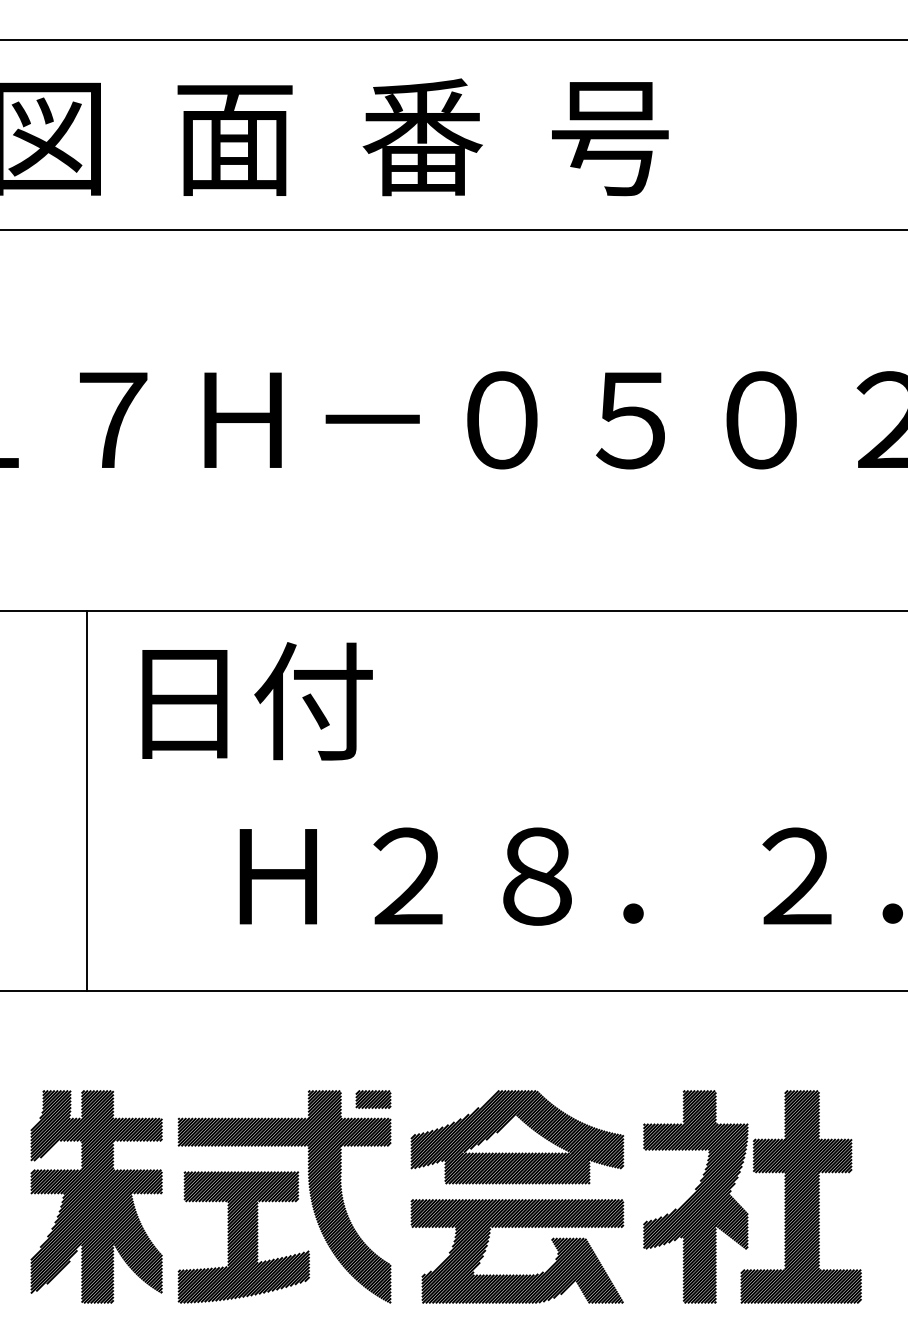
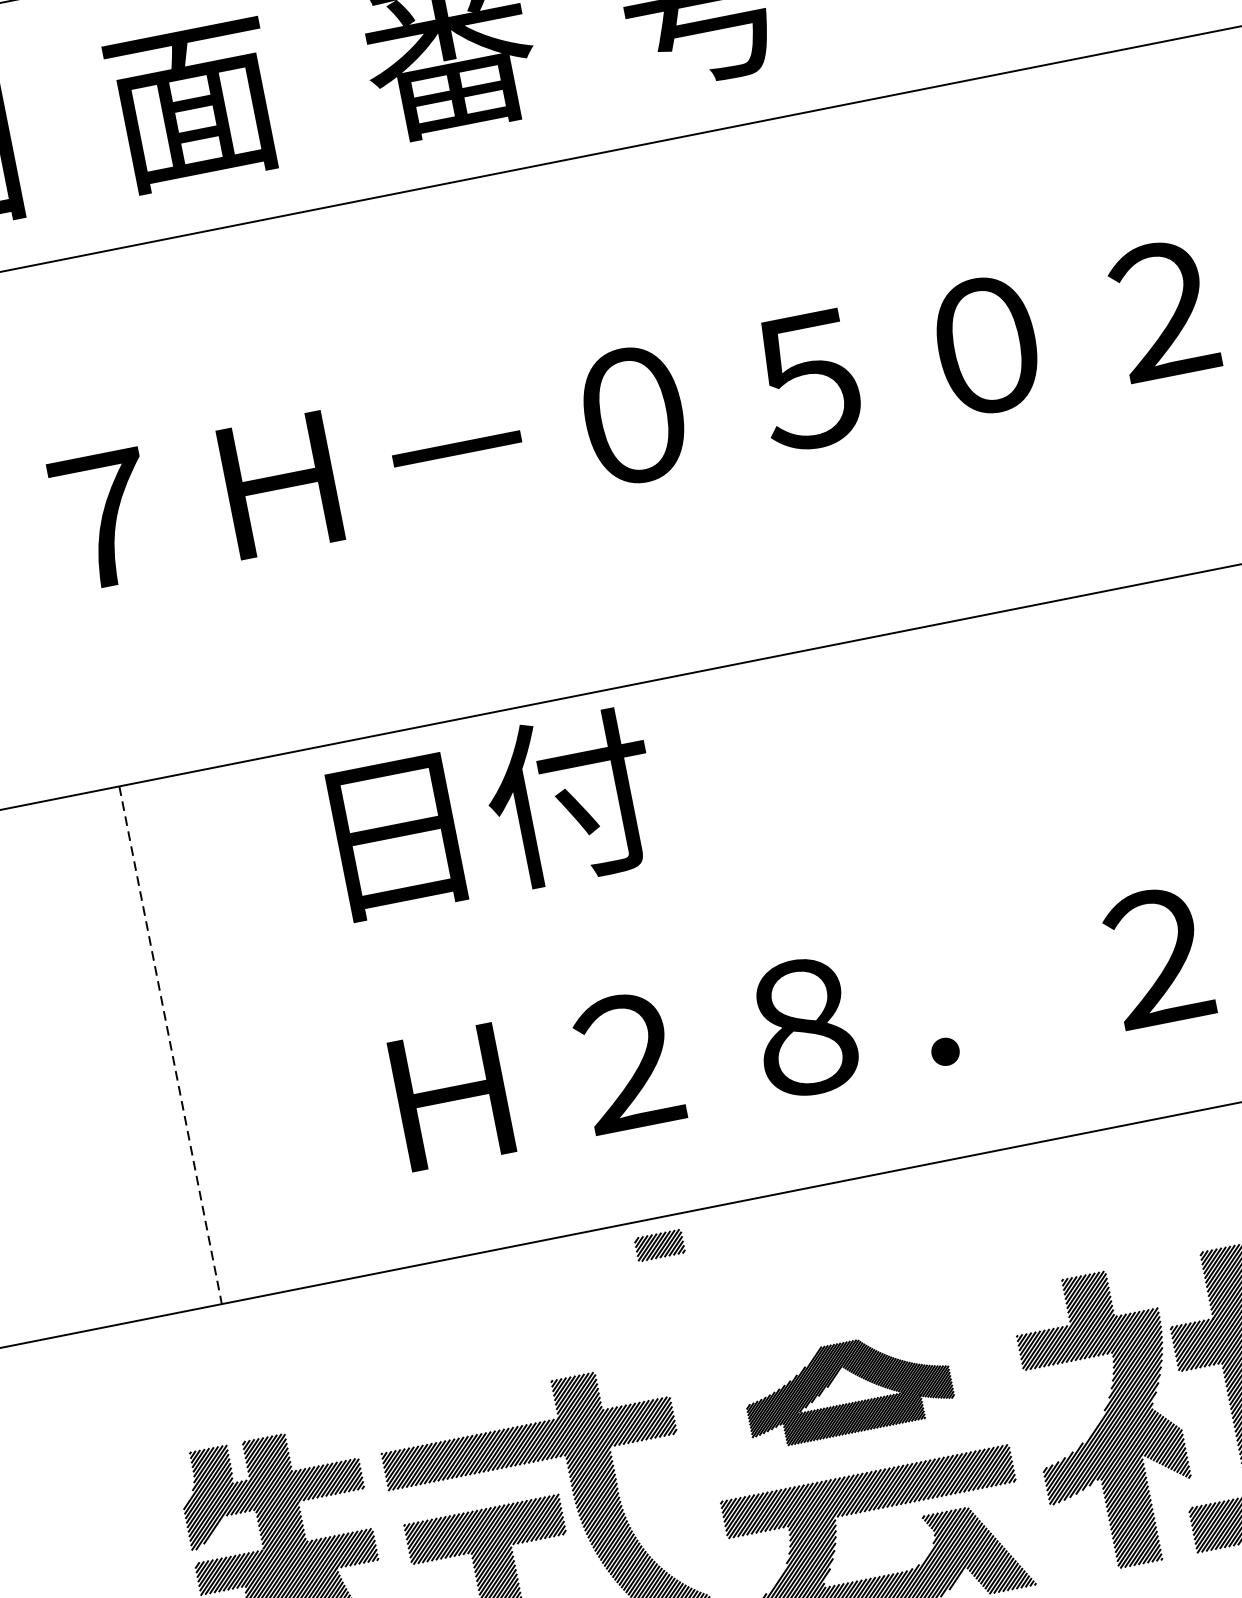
text: (257, 701) -> (495, 813), moved
line: (86, 801) -> (170, 1046), solid -> dashed
part: (373, 1099) -> (659, 1245), moved
part: (517, 1137) -> (847, 1387), size x0.7

